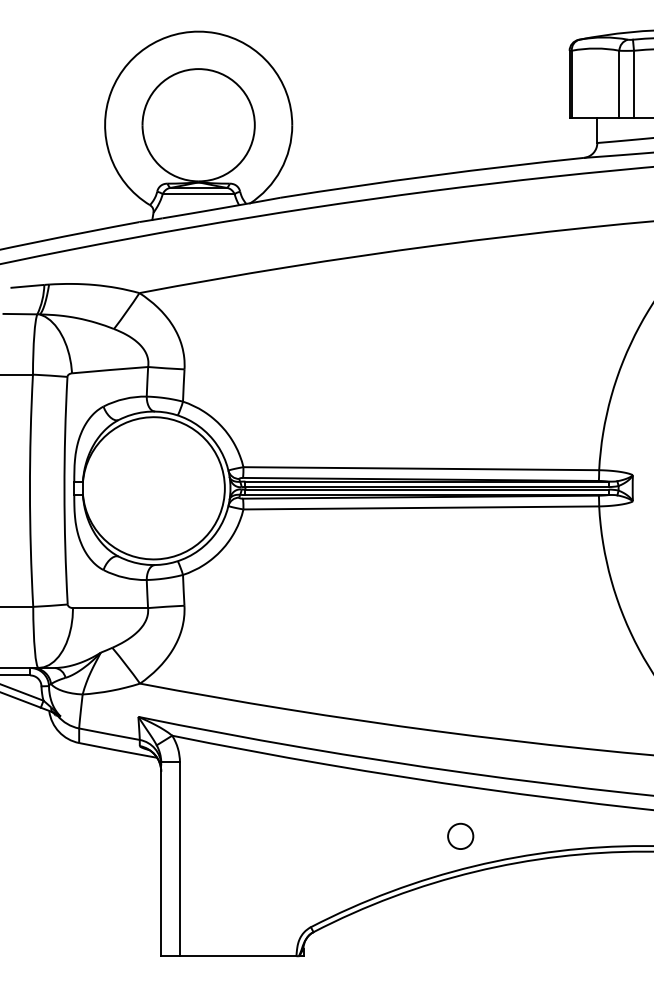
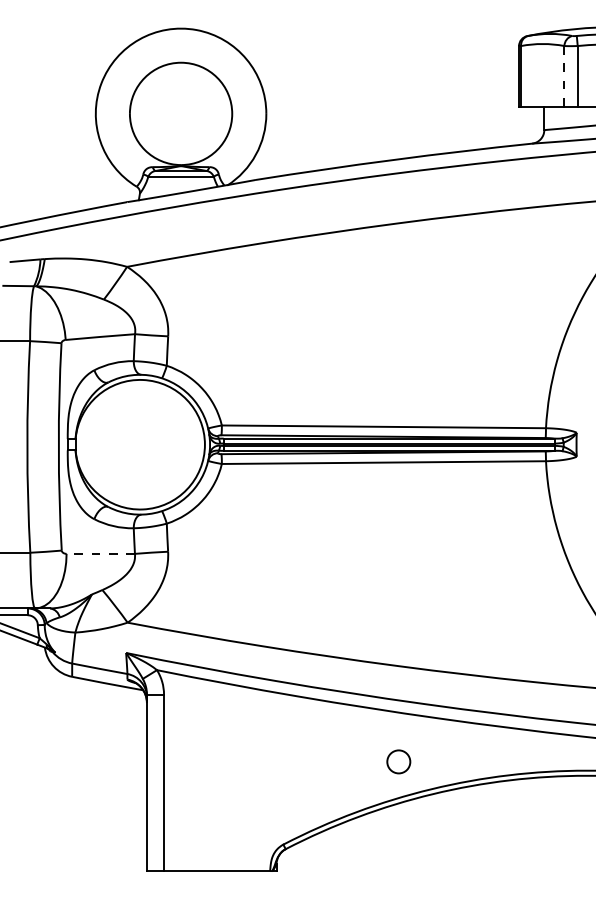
line: (619, 84) -> (564, 76), solid -> dashed
line: (110, 607) -> (100, 553), solid -> dashed
circle: (460, 835) -> (398, 761), moved

